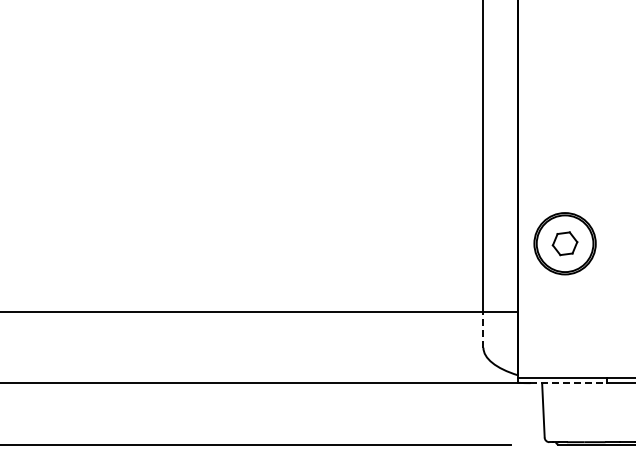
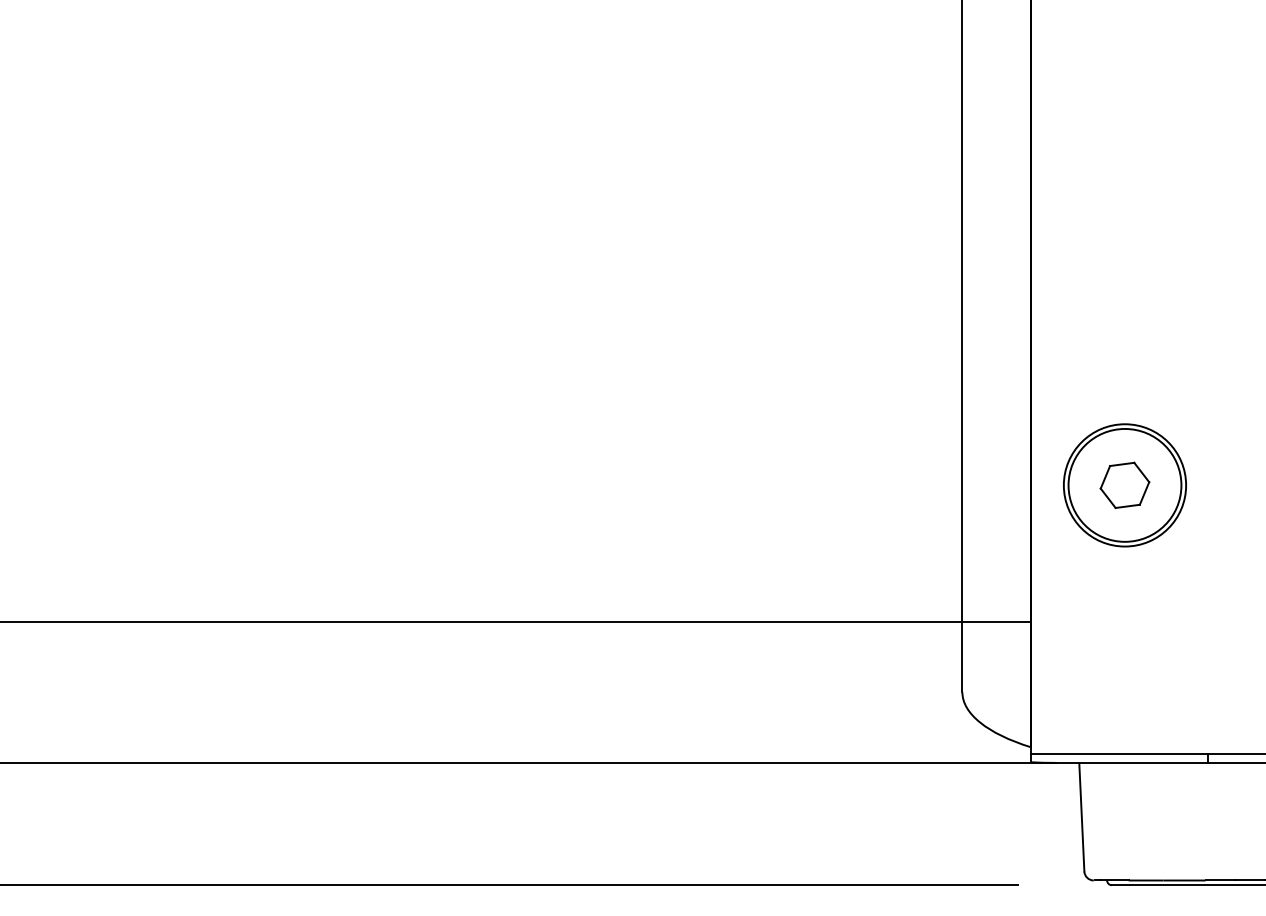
line: (483, 329) -> (962, 656), dashed -> solid
line: (569, 383) -> (1133, 763), dashed -> solid

